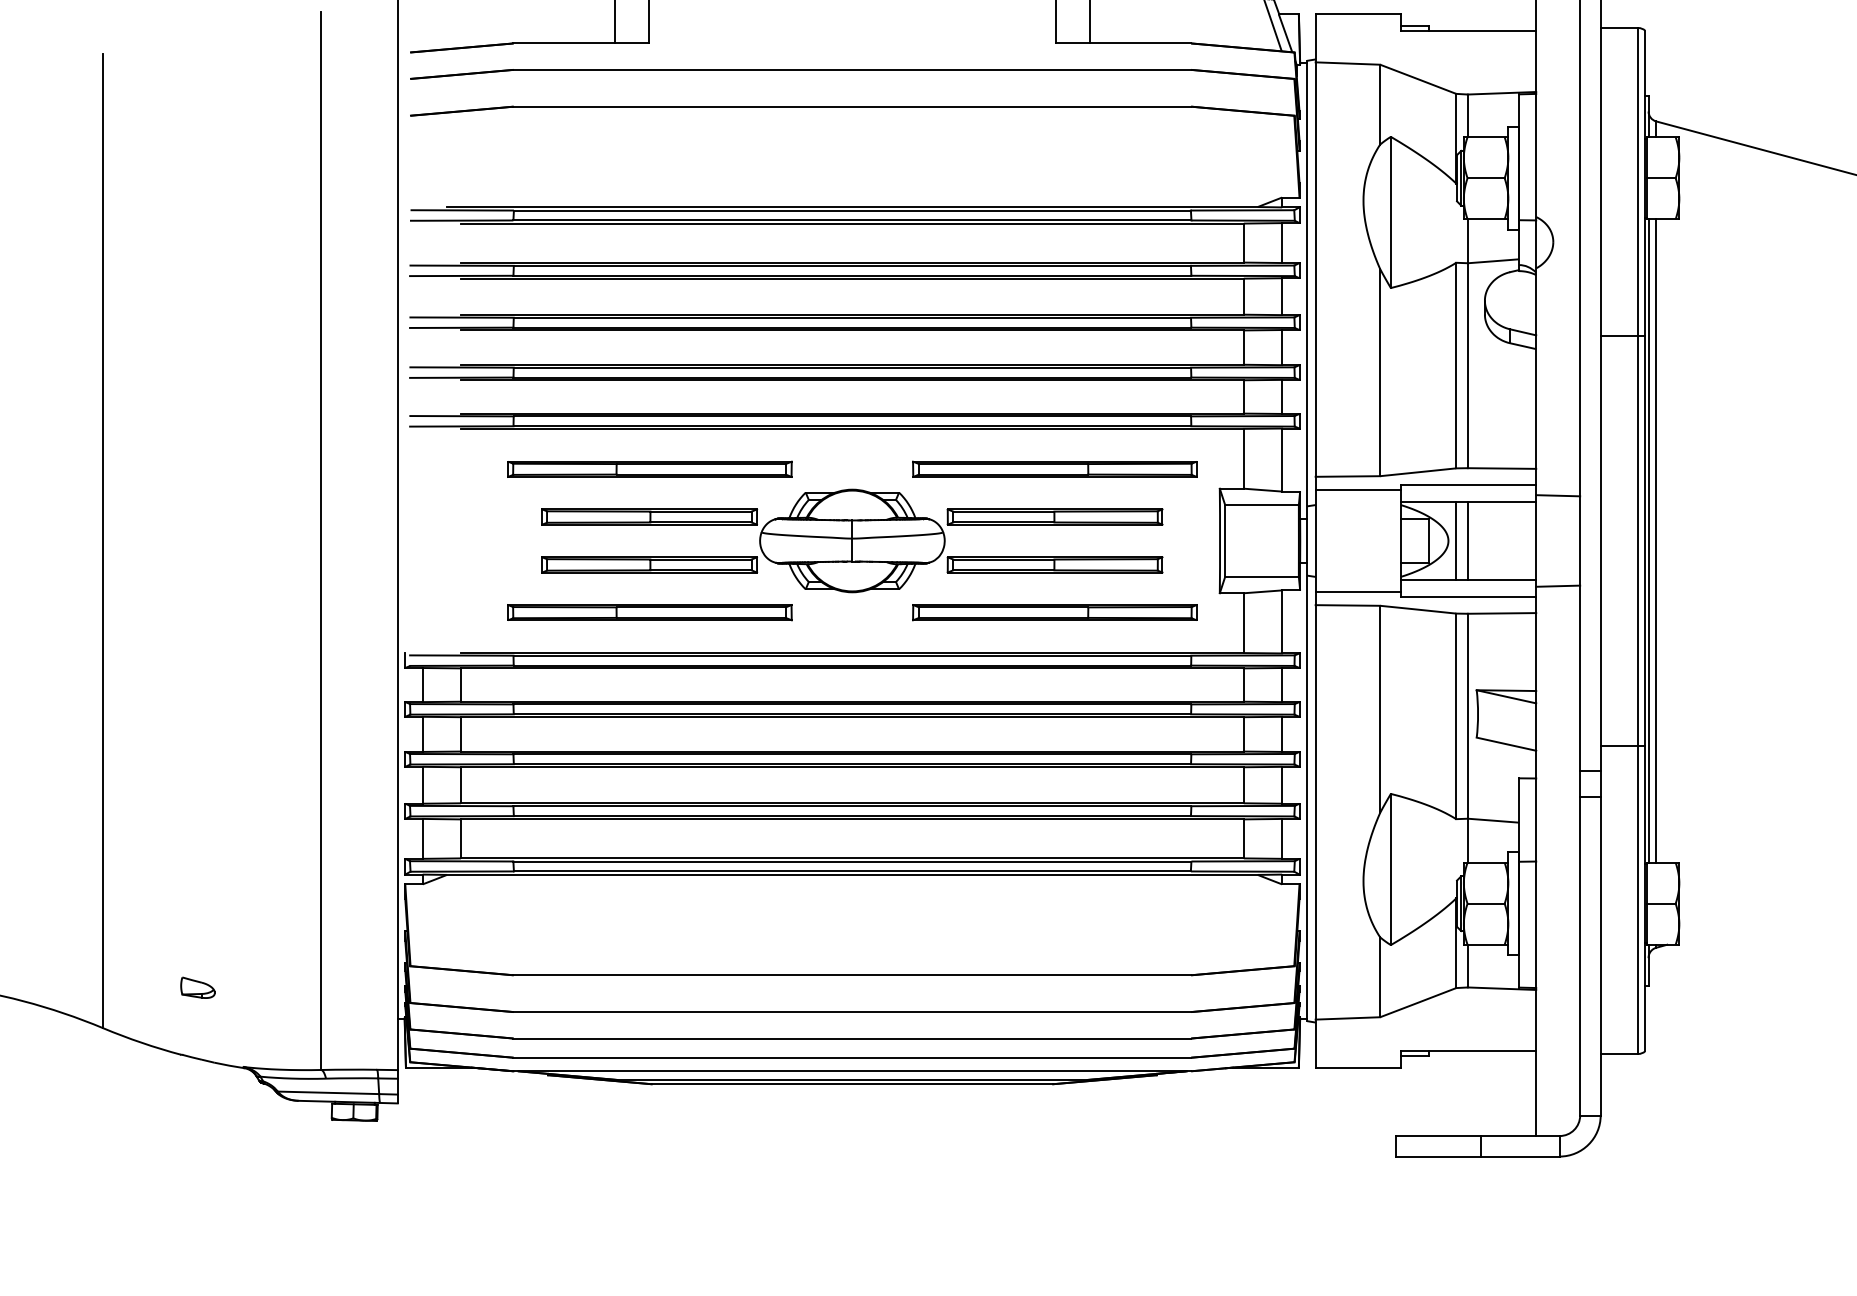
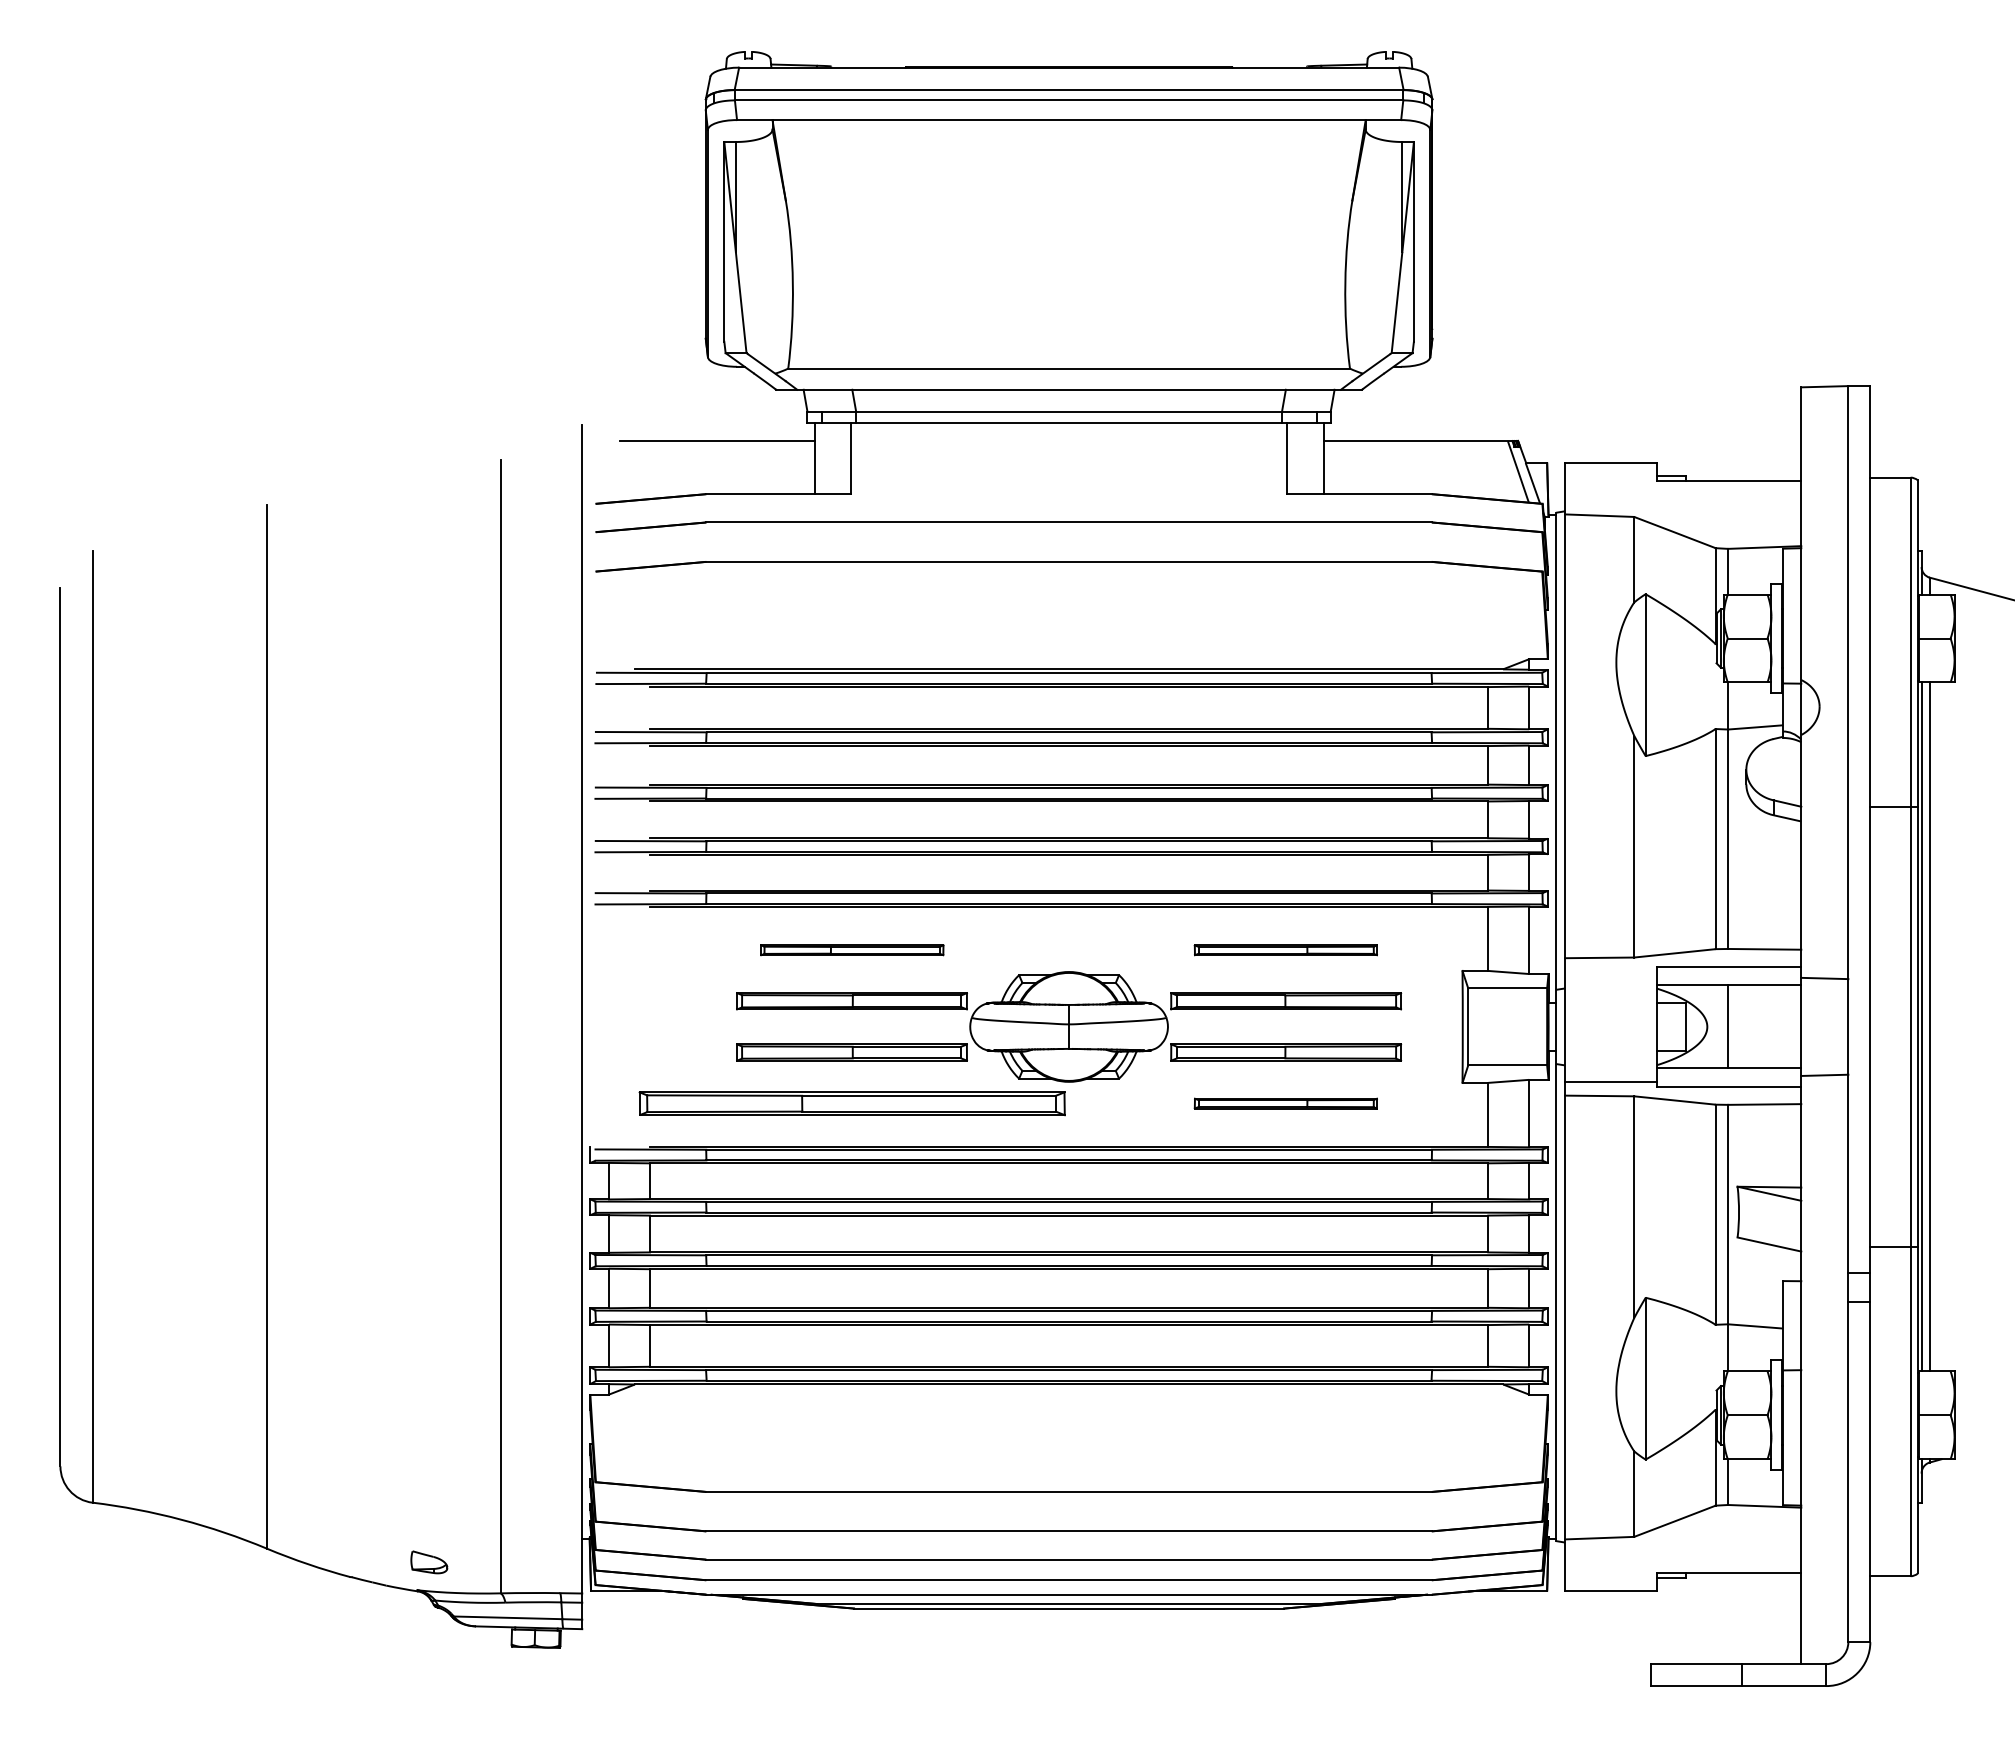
part: (650, 469) -> (852, 950), size x0.6
part: (1054, 469) -> (1285, 950), size x0.6
line: (1358, 490) -> (1610, 972), removed
line: (1456, 540) -> (1715, 1026), removed
part: (650, 612) -> (852, 1103), size x1.4
part: (1054, 612) -> (1285, 1103), size x0.6
part: (198, 987) -> (429, 1562), moved

